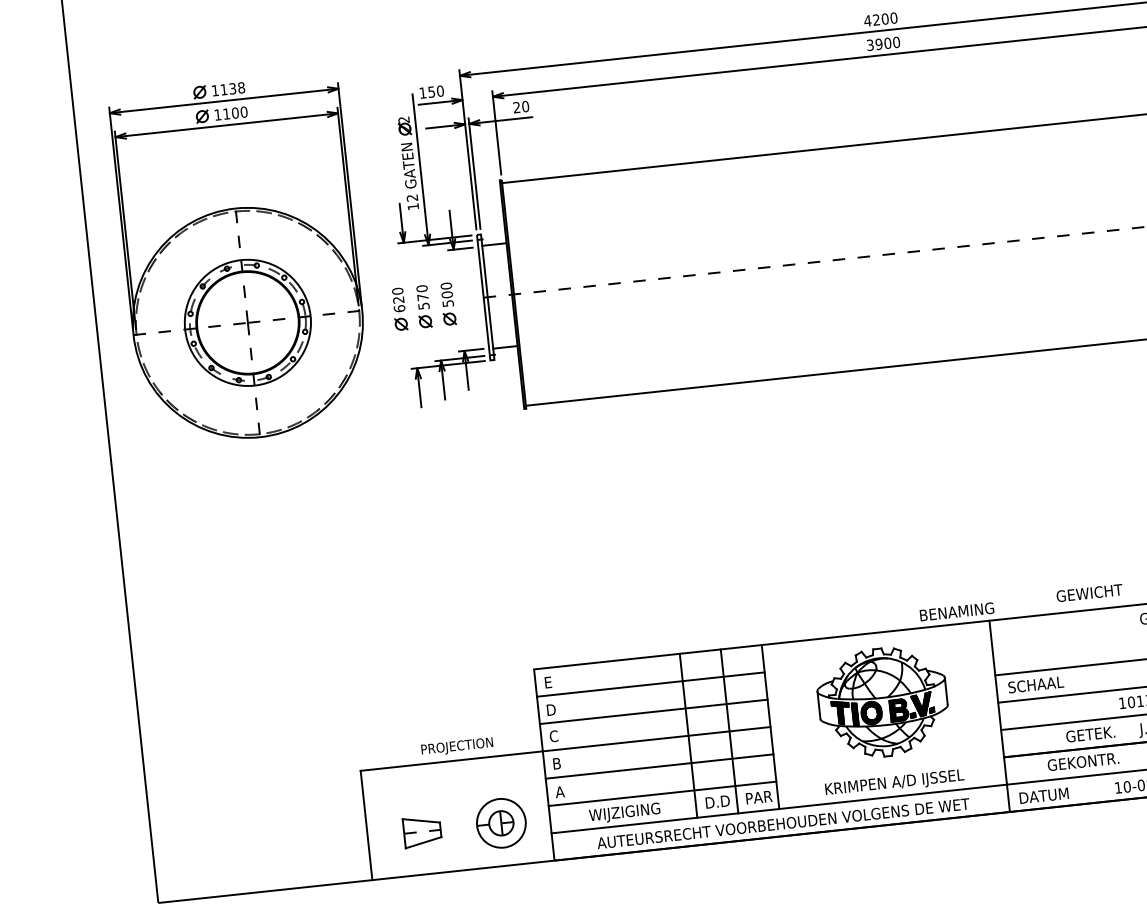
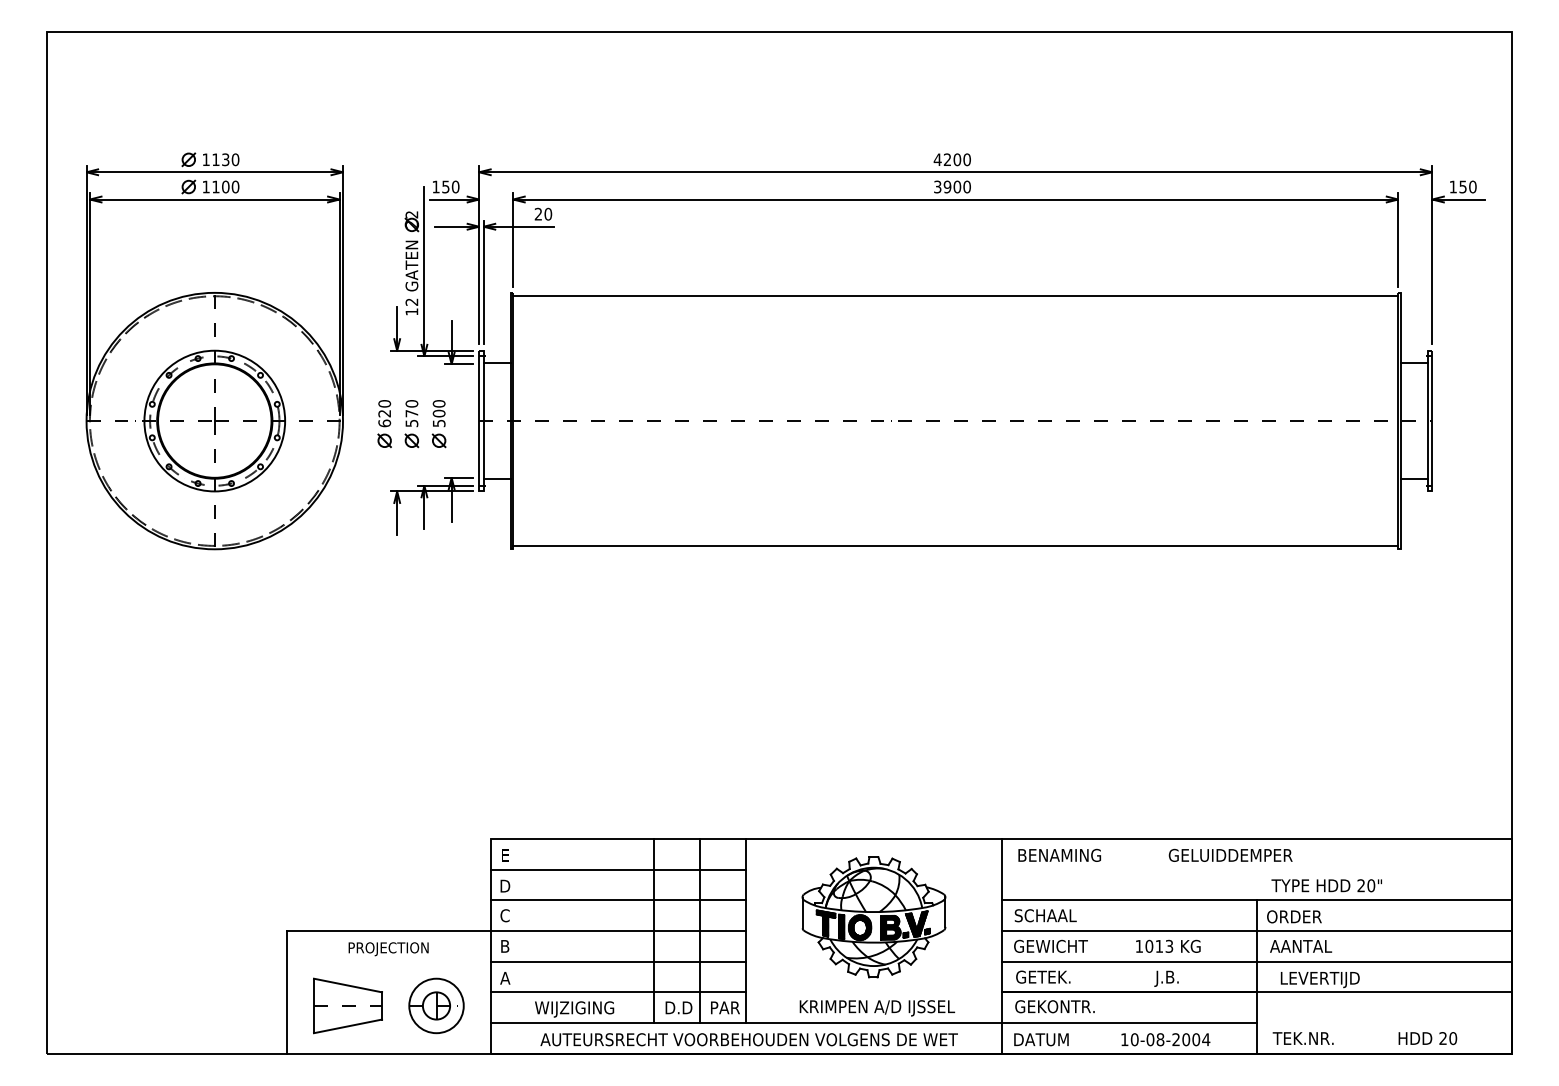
text: (241, 87) -> (235, 159), 1138 -> 1130
text: (1089, 592) -> (1050, 945), moved
text: (956, 611) -> (1059, 854), moved
text: (1090, 733) -> (1043, 976), moved
text: (457, 747) -> (388, 949), moved
text: (1082, 761) -> (1054, 1006), moved
part: (421, 831) -> (347, 1005), size x1.67

